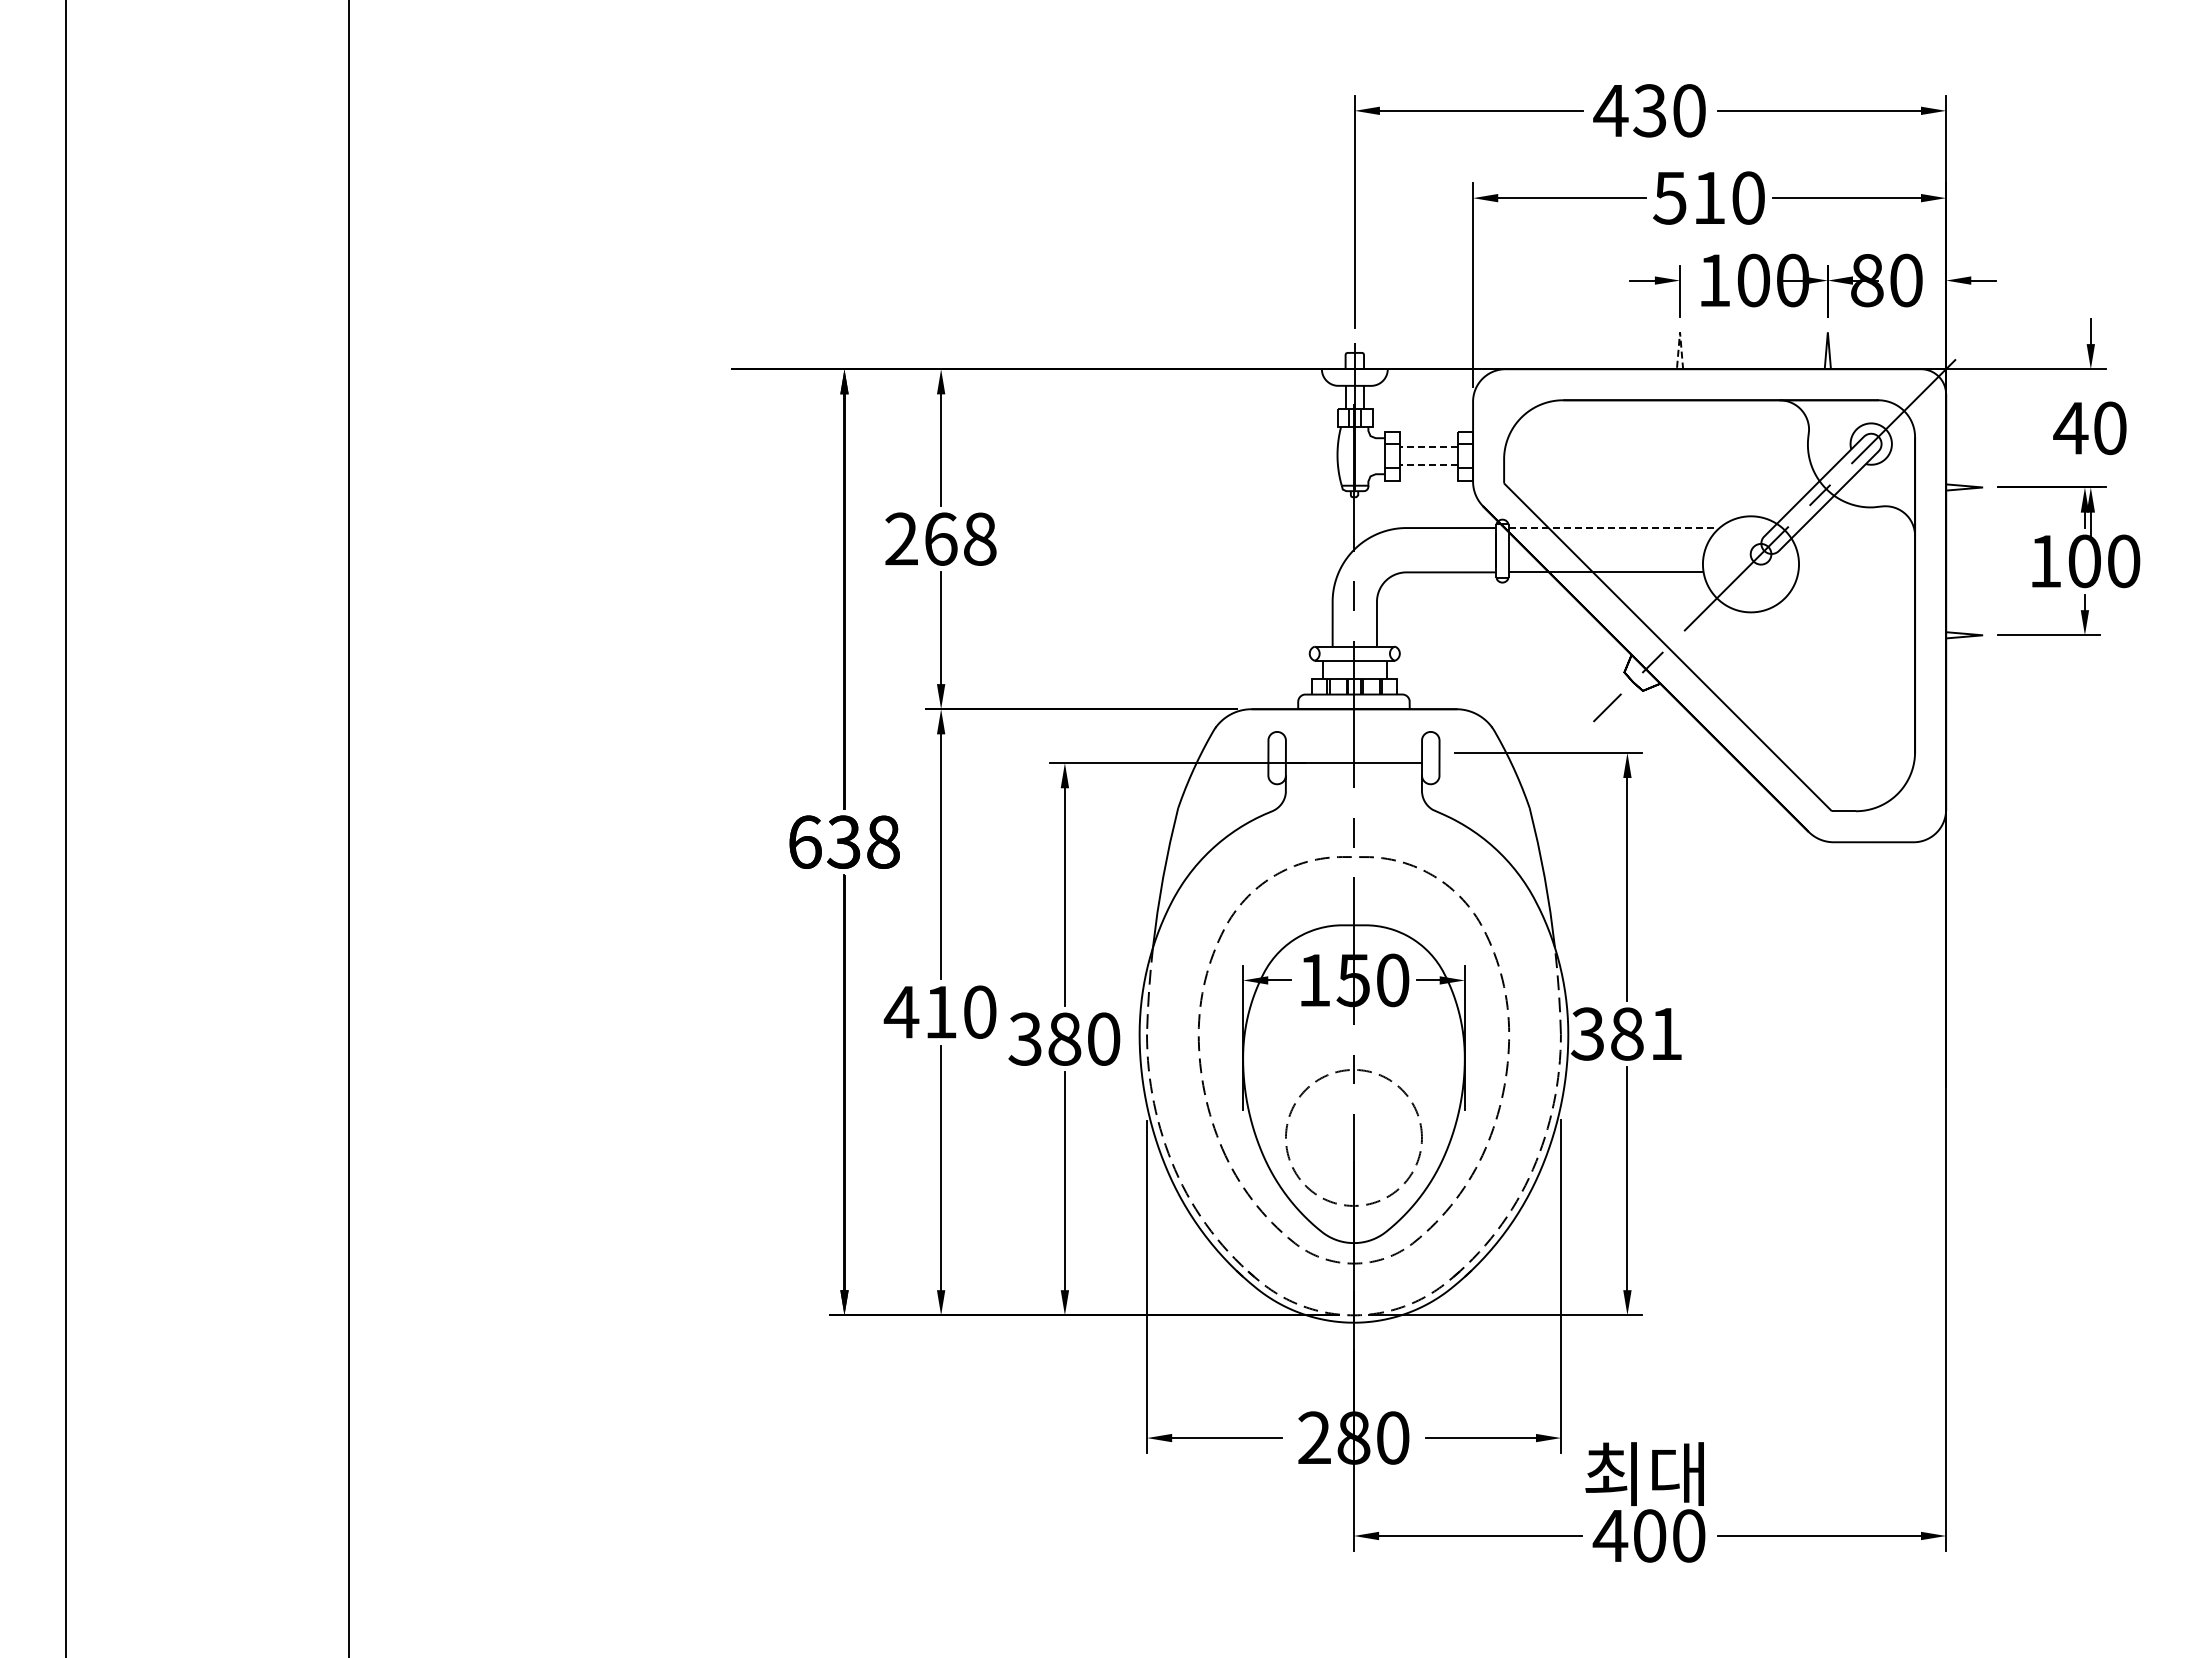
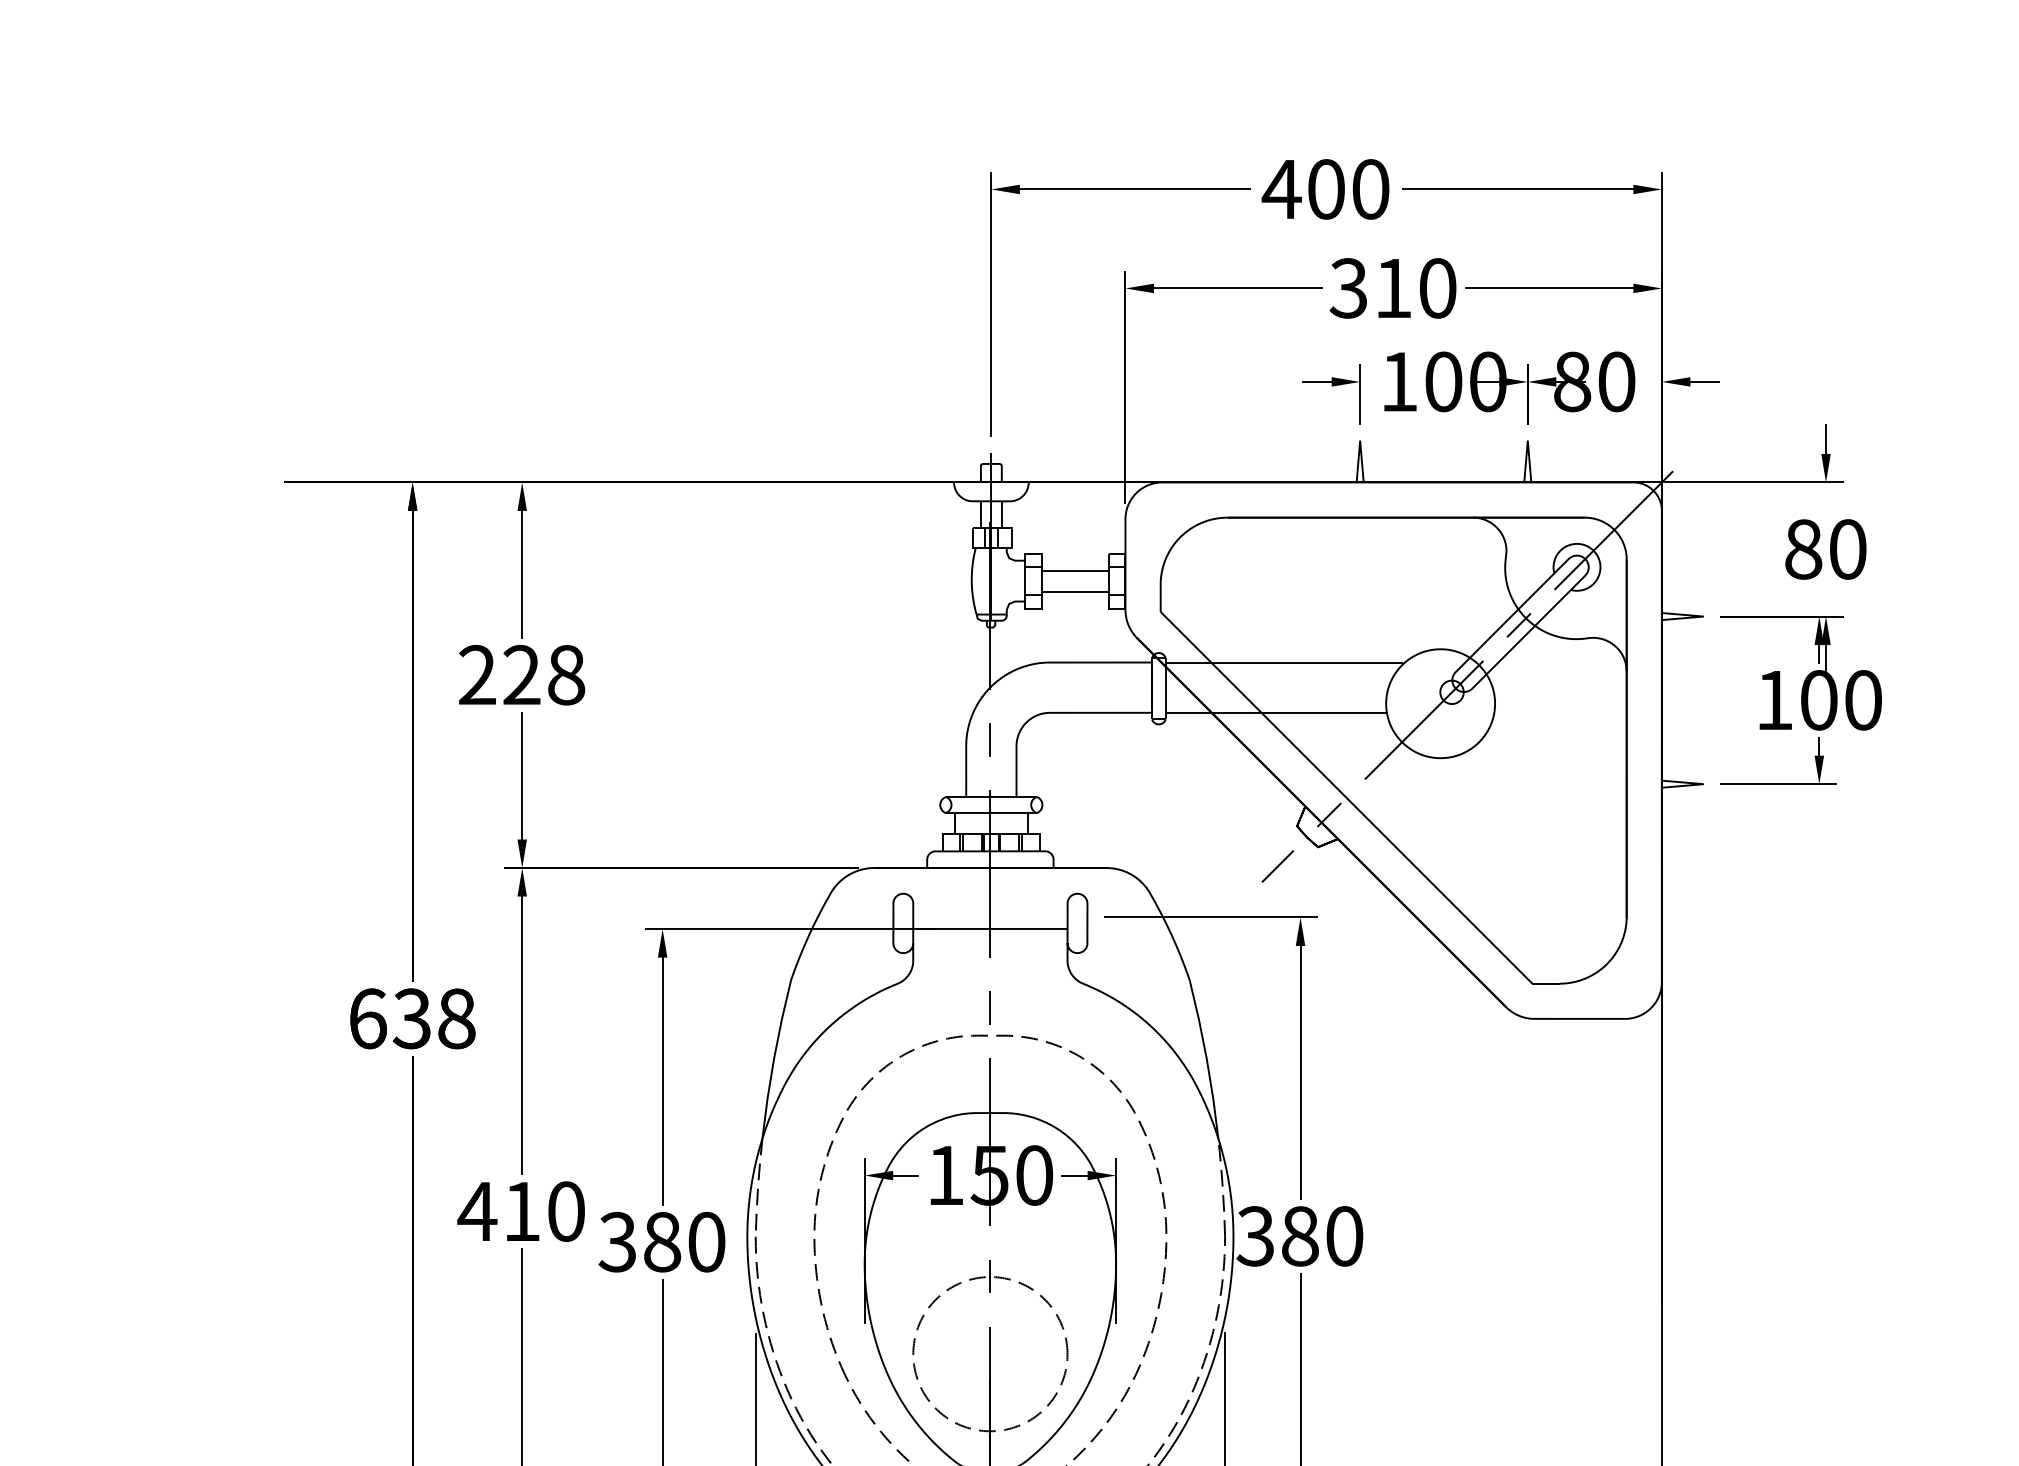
text: (1649, 110) -> (1325, 189), 430 -> 400
text: (1669, 197) -> (1348, 287), 510 -> 310
line: (1680, 332) -> (1360, 440), dashed -> solid
text: (2070, 428) -> (1802, 549), 40 -> 80
line: (1428, 447) -> (1074, 571), dashed -> solid
line: (1428, 465) -> (1074, 591), dashed -> solid
line: (1613, 528) -> (1284, 663), dashed -> solid
text: (940, 538) -> (521, 674), 268 -> 228
text: (1666, 1033) -> (1344, 1235), 381 -> 380

